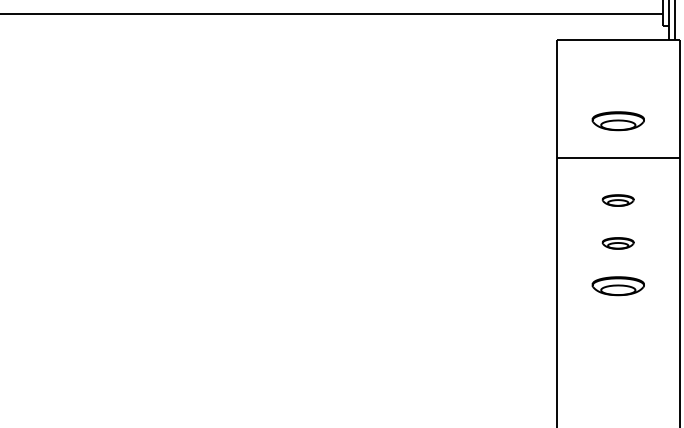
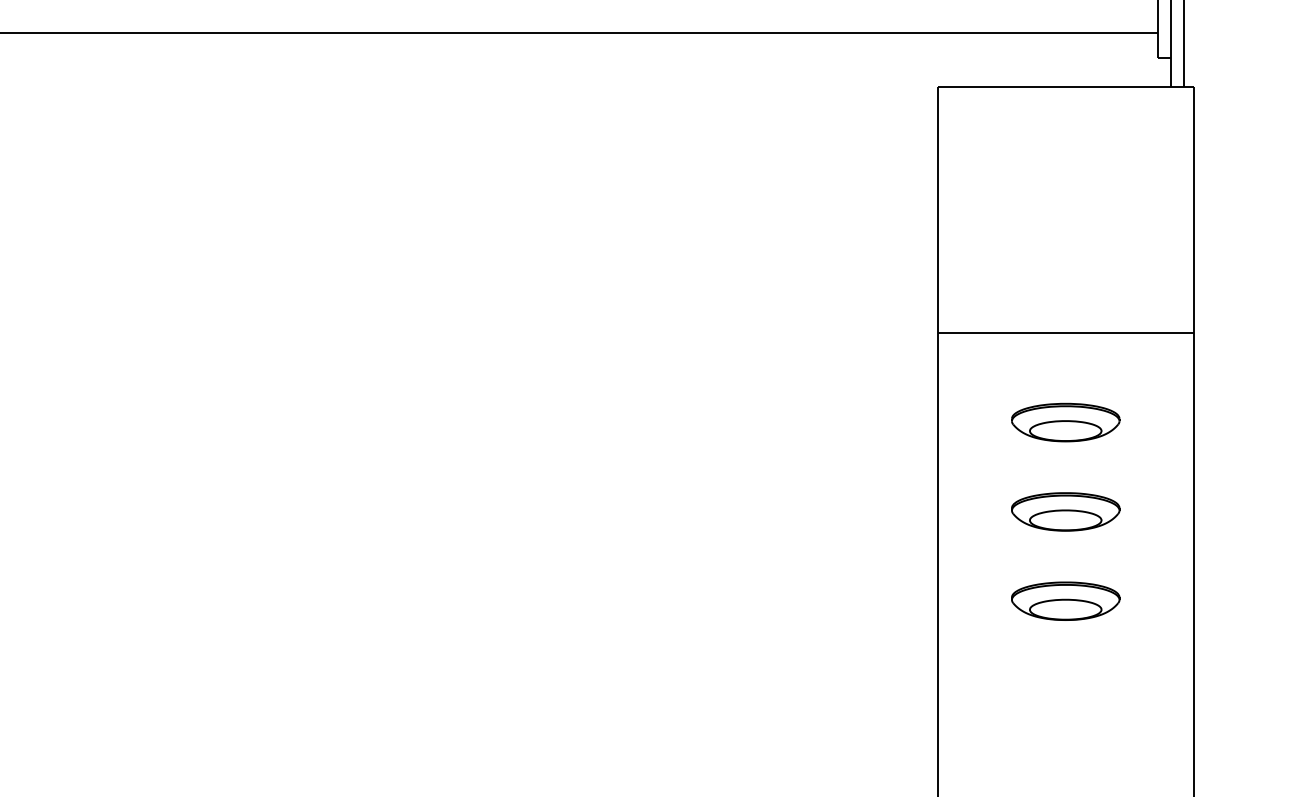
part: (617, 121) -> (1064, 257), removed
part: (617, 200) -> (1064, 422), size x1.67
part: (617, 243) -> (1064, 512), size x1.67

